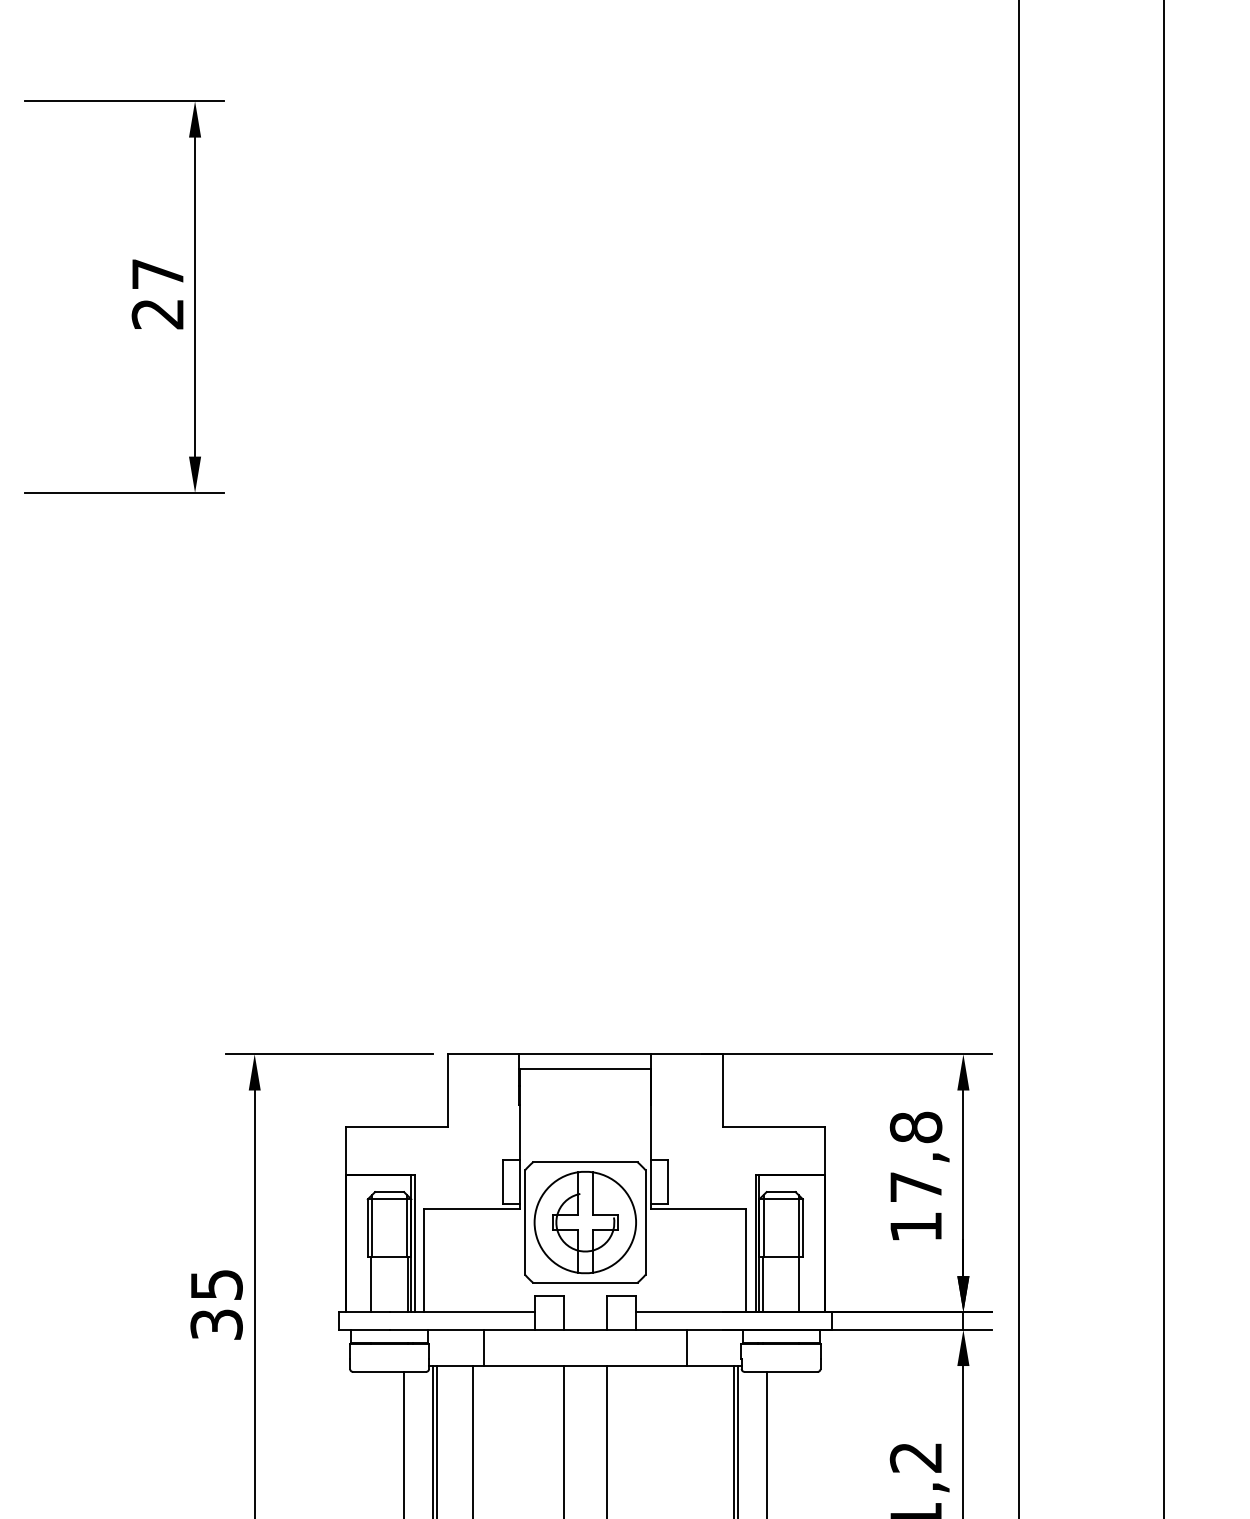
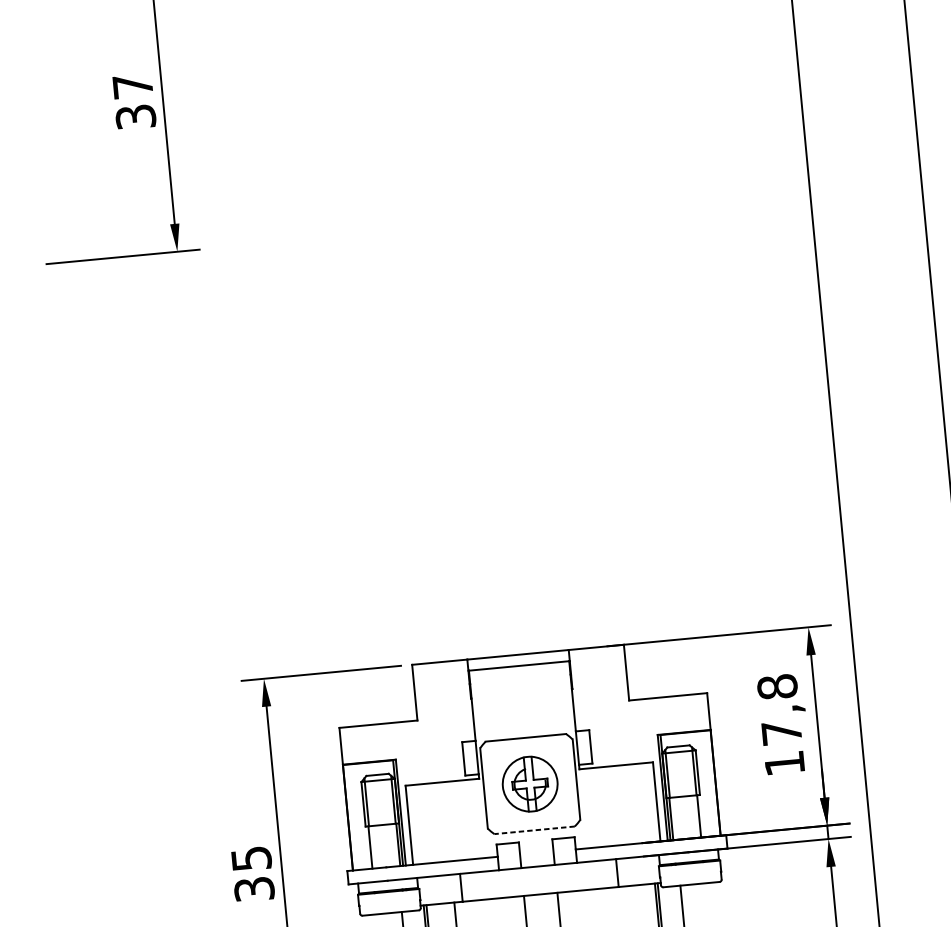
text: (157, 314) -> (135, 117), 27 -> 37
part: (584, 1222) -> (529, 784), size x0.7
line: (584, 1282) -> (533, 830), solid -> dashed

